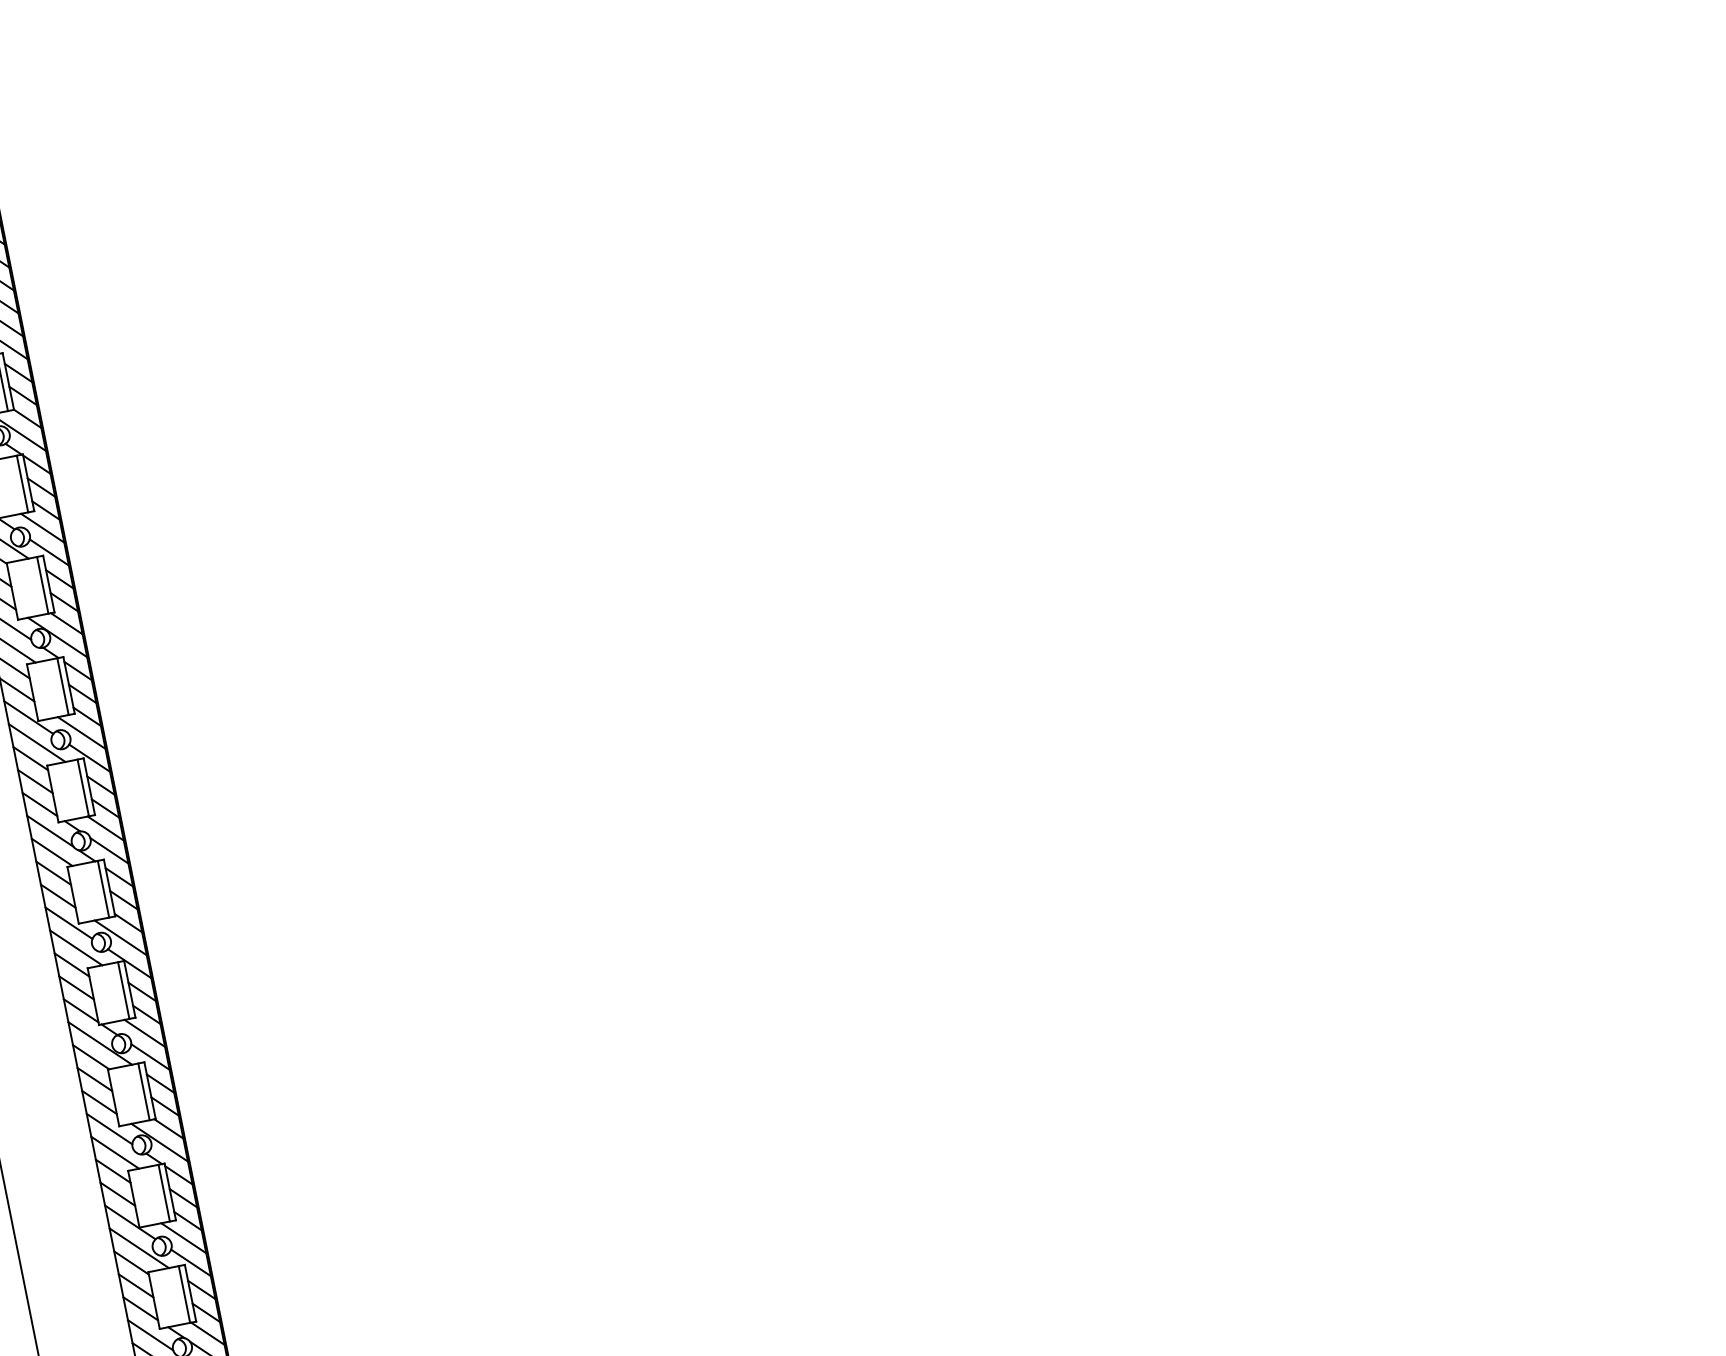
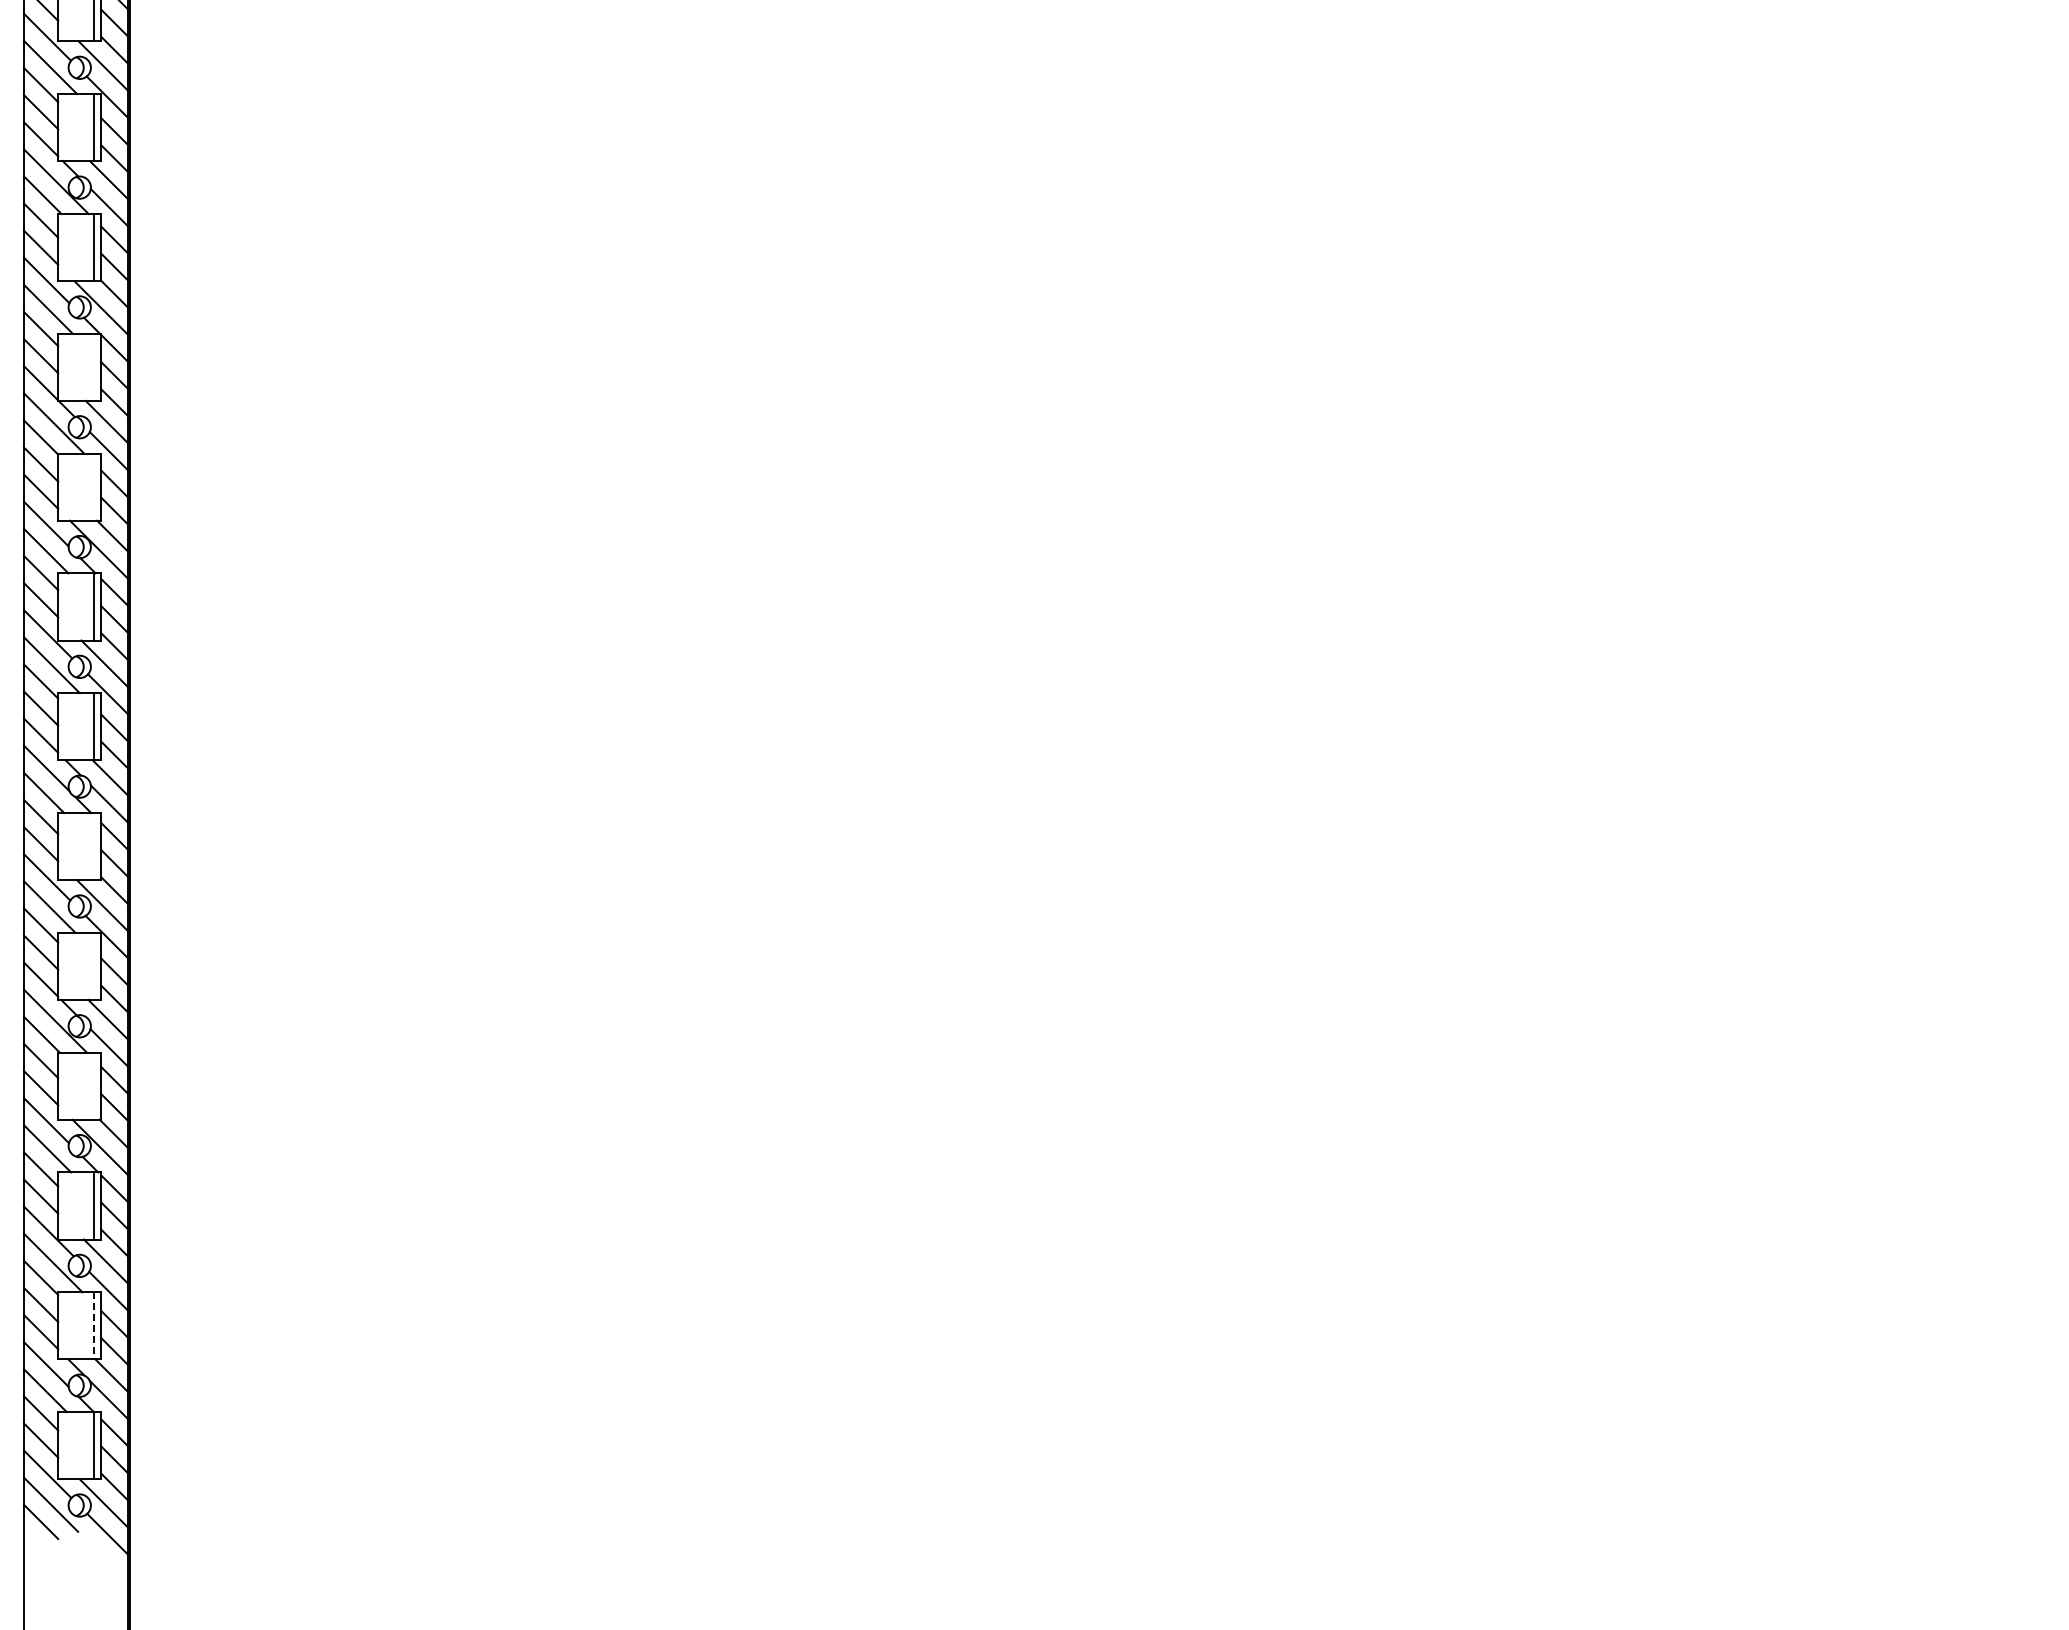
line: (22, 483) -> (94, 366), removed
line: (42, 584) -> (94, 486), removed
line: (103, 889) -> (94, 846), removed
line: (123, 989) -> (94, 965), removed
line: (144, 1091) -> (94, 1085), removed
line: (184, 1294) -> (94, 1325), solid -> dashed

